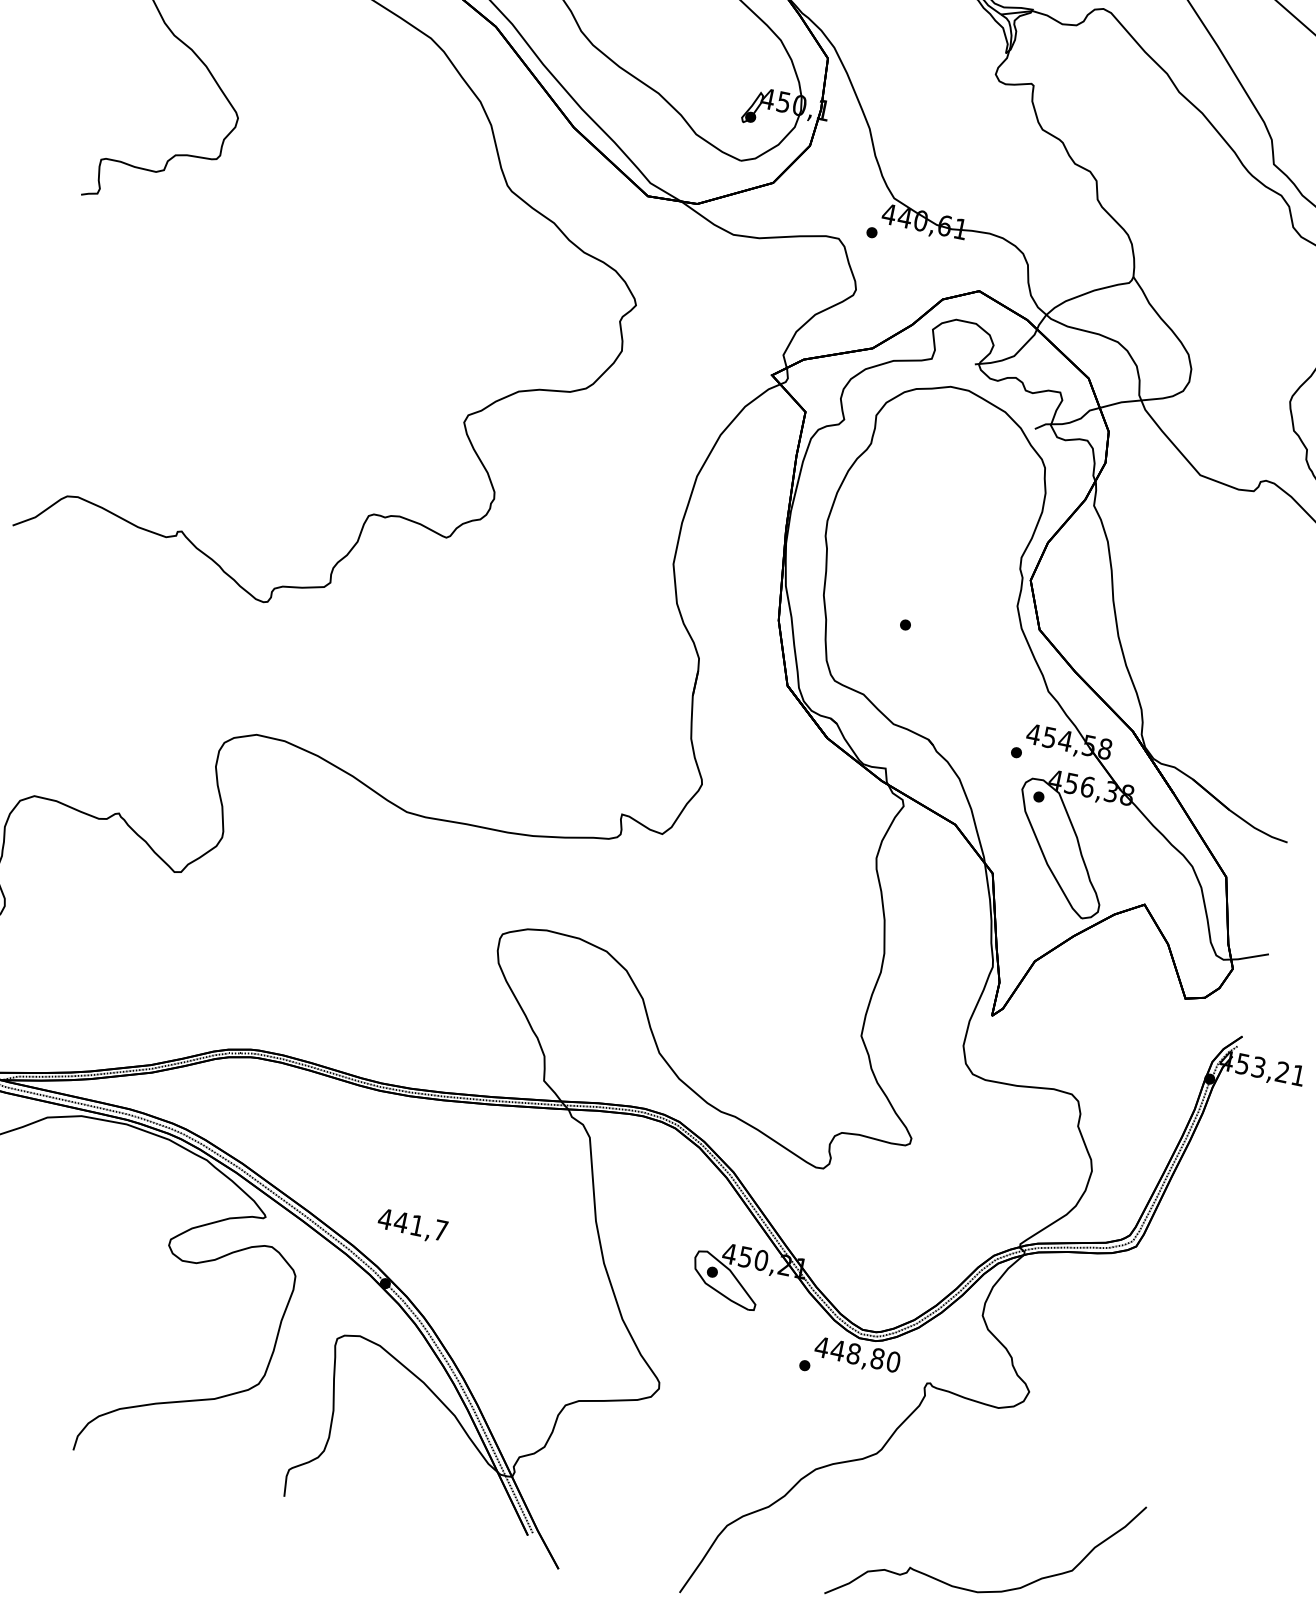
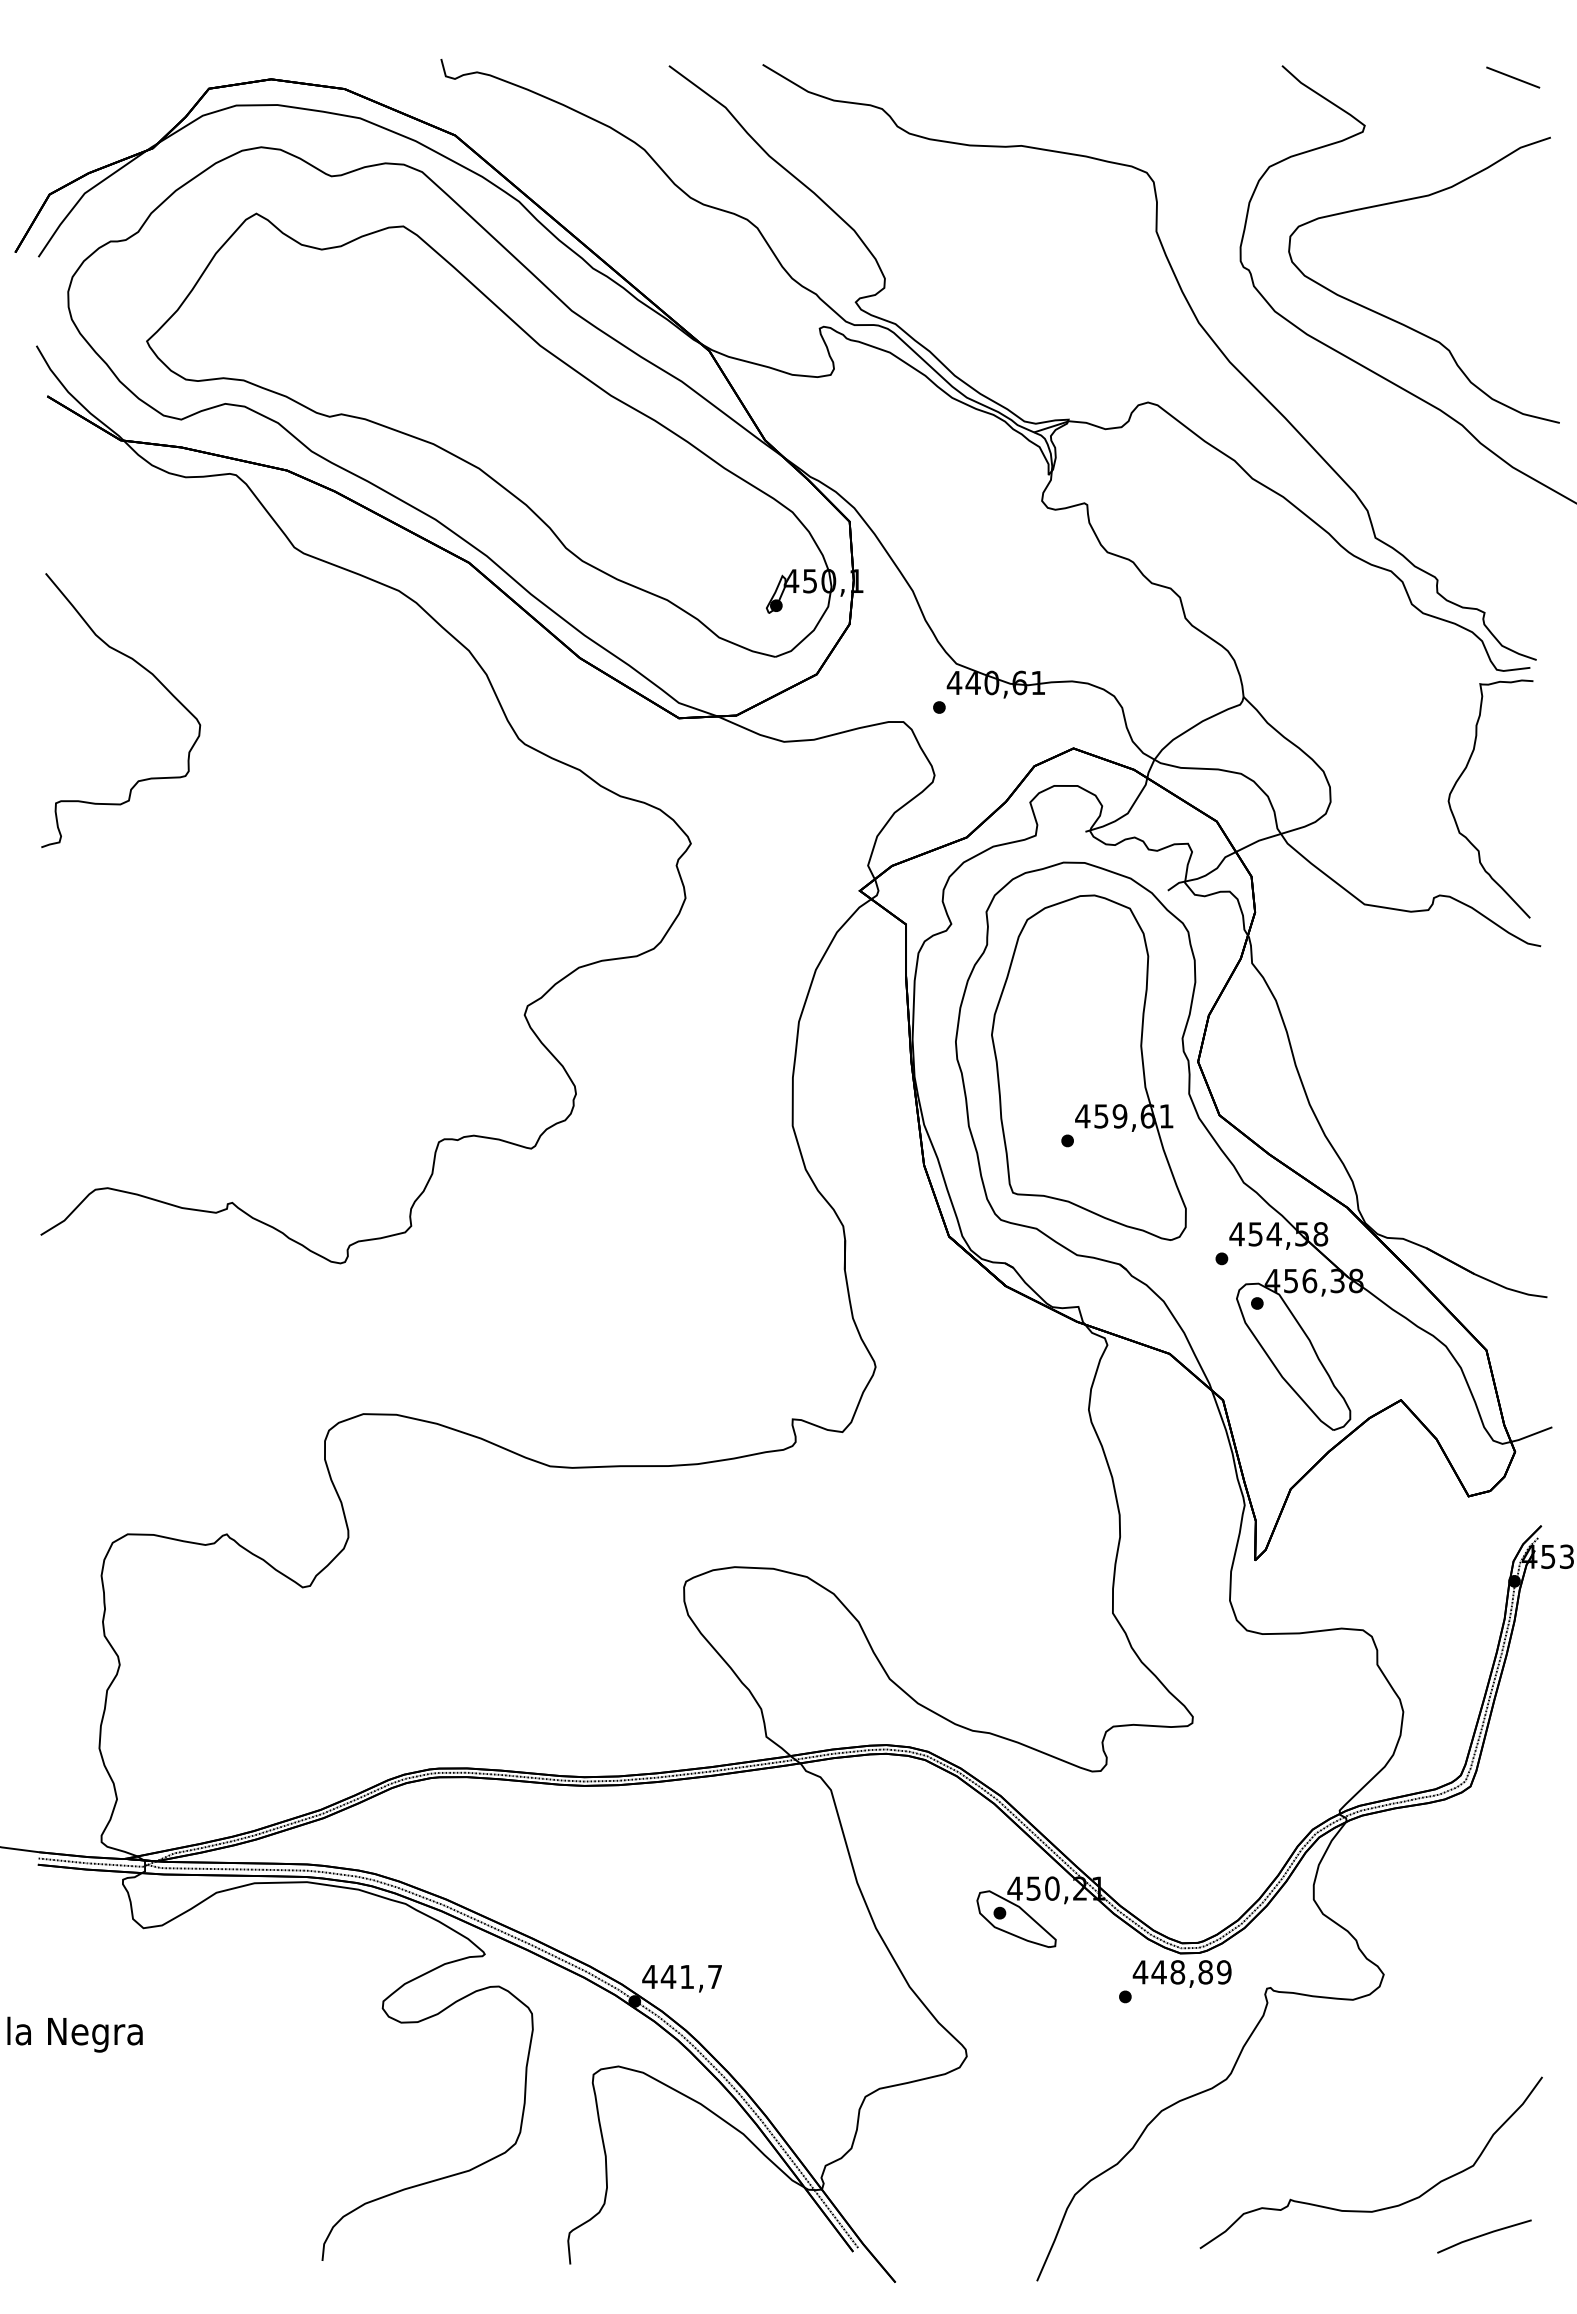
part: (936, 566) -> (1088, 1067), added
text: (412, 1225) -> (681, 1978), moved
text: (893, 1362) -> (1224, 1972), 448,80 -> 448,89

